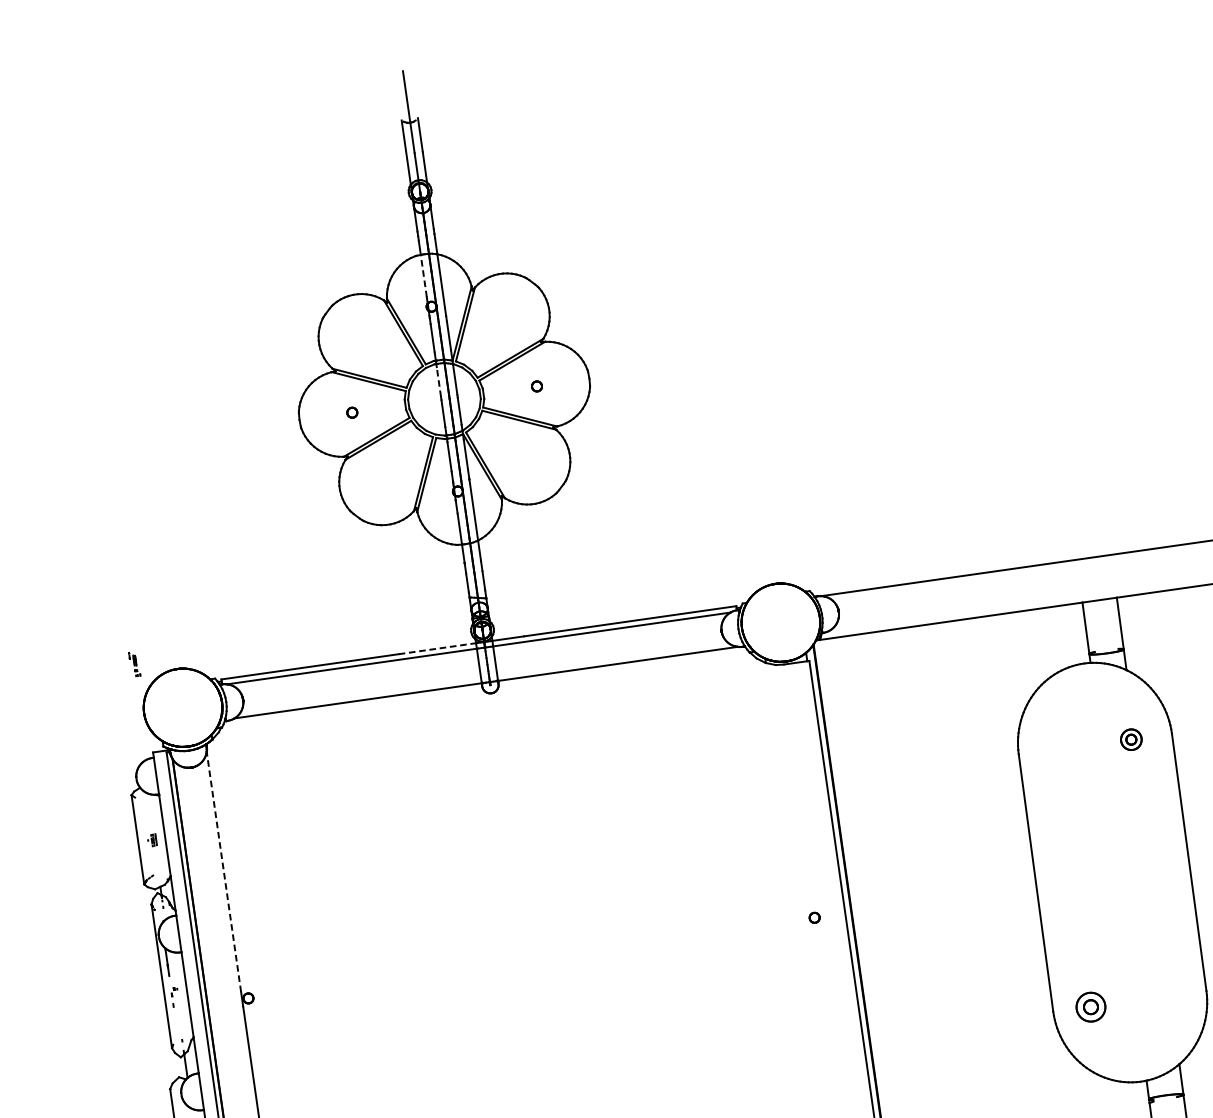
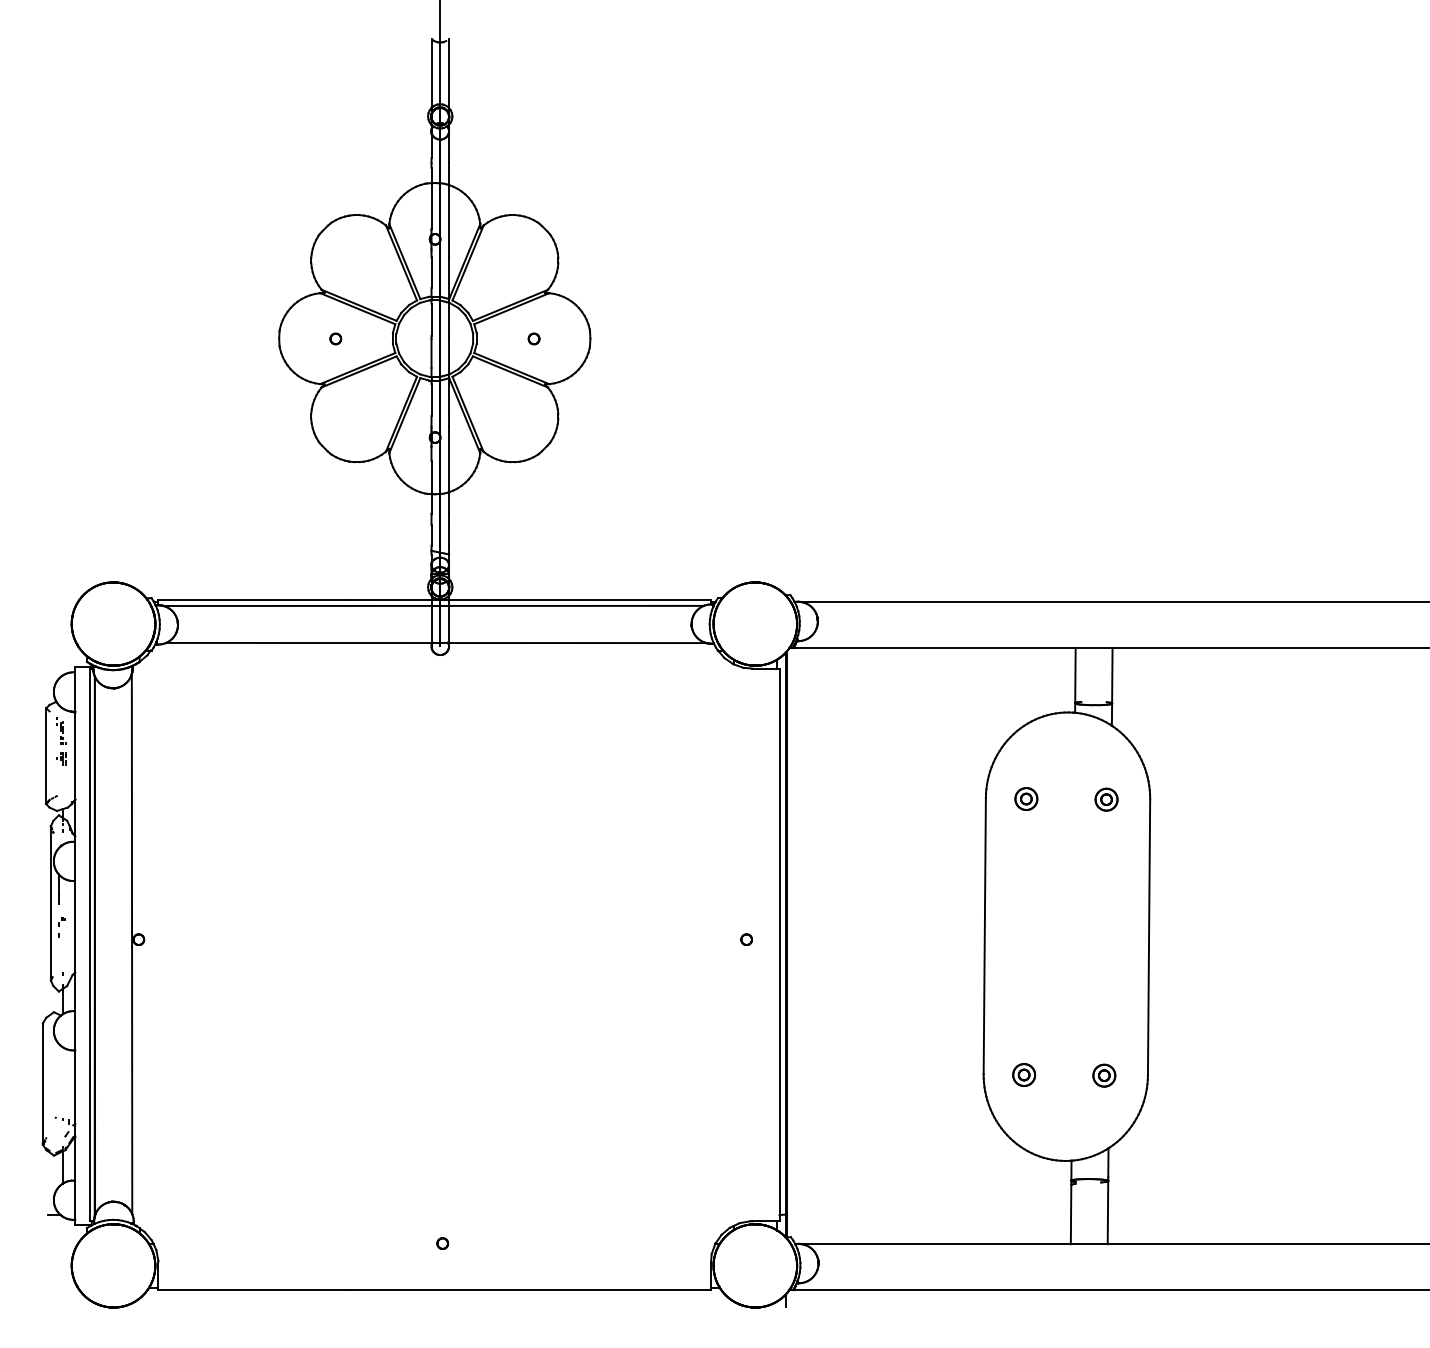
line: (423, 275) -> (431, 205), dashed -> solid
line: (438, 381) -> (431, 319), dashed -> solid
line: (437, 649) -> (389, 600), dashed -> solid
part: (134, 663) -> (61, 730), moved
part: (1056, 749) -> (1026, 798), added
line: (223, 872) -> (131, 803), dashed -> solid
part: (1166, 996) -> (1104, 1075), added
part: (1091, 1006) -> (1024, 1074), size x0.71

